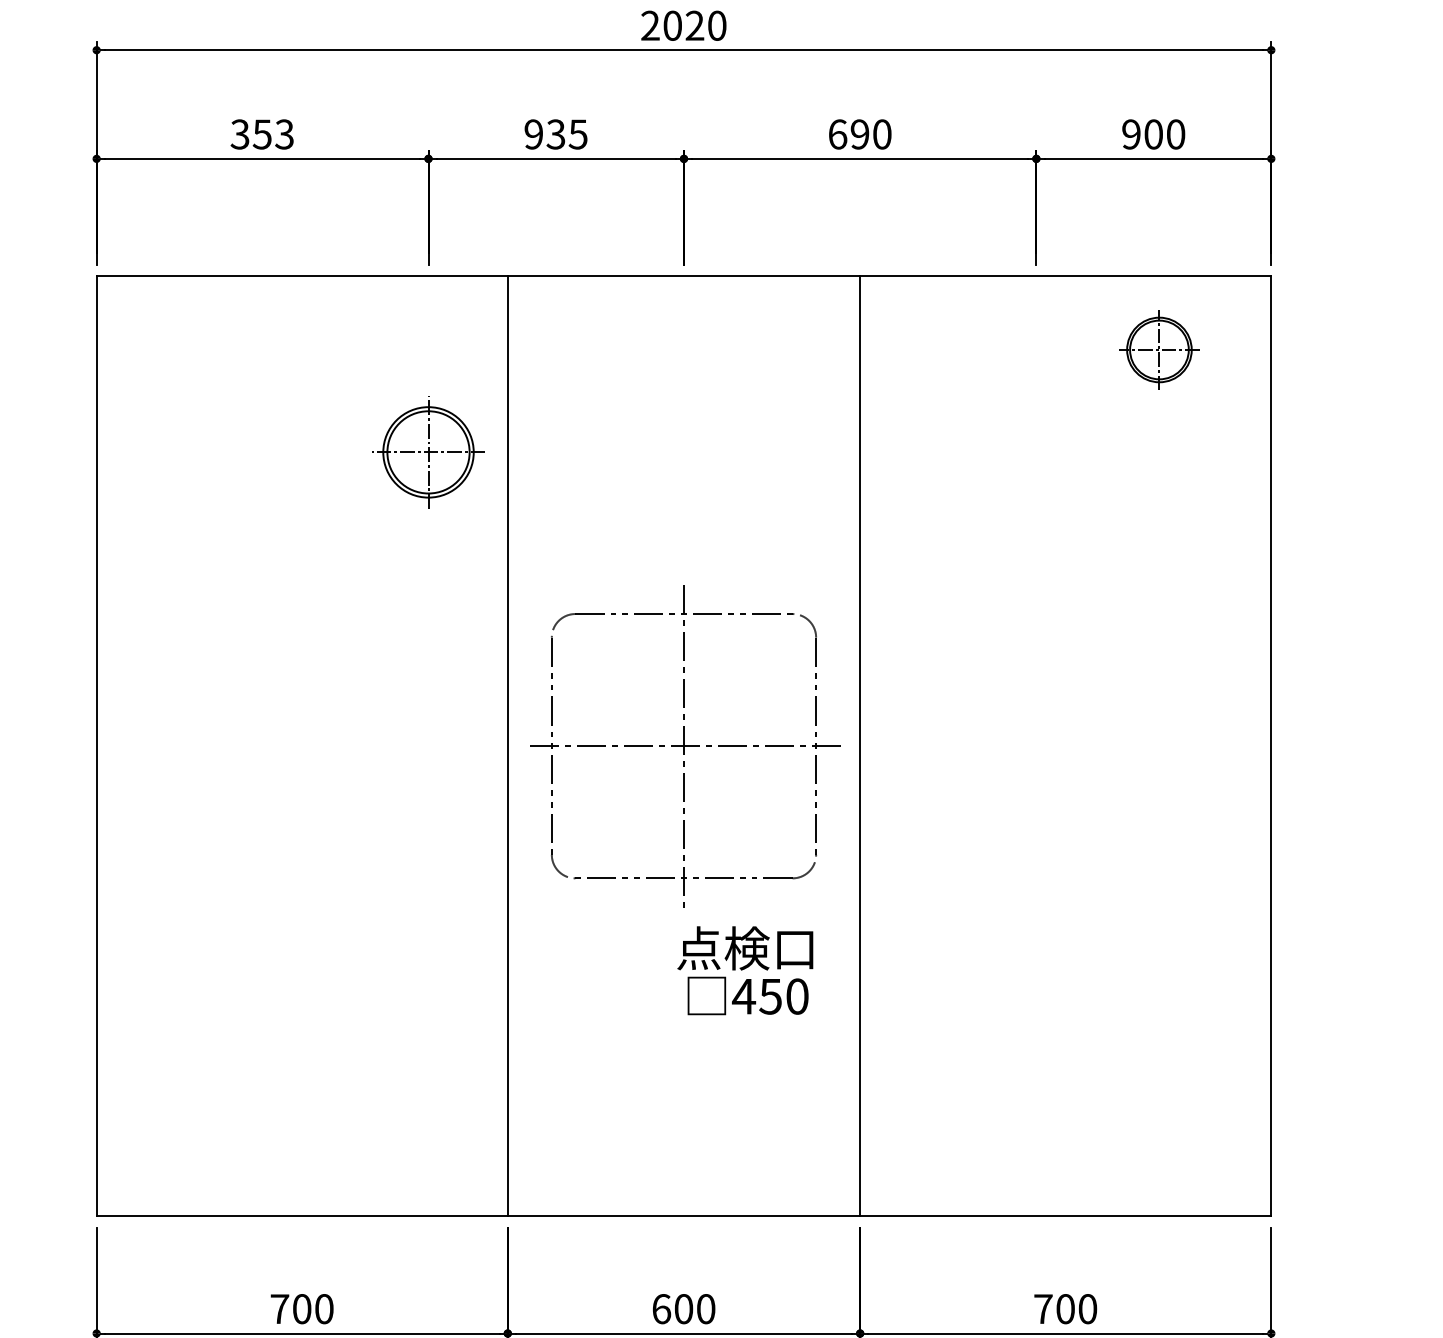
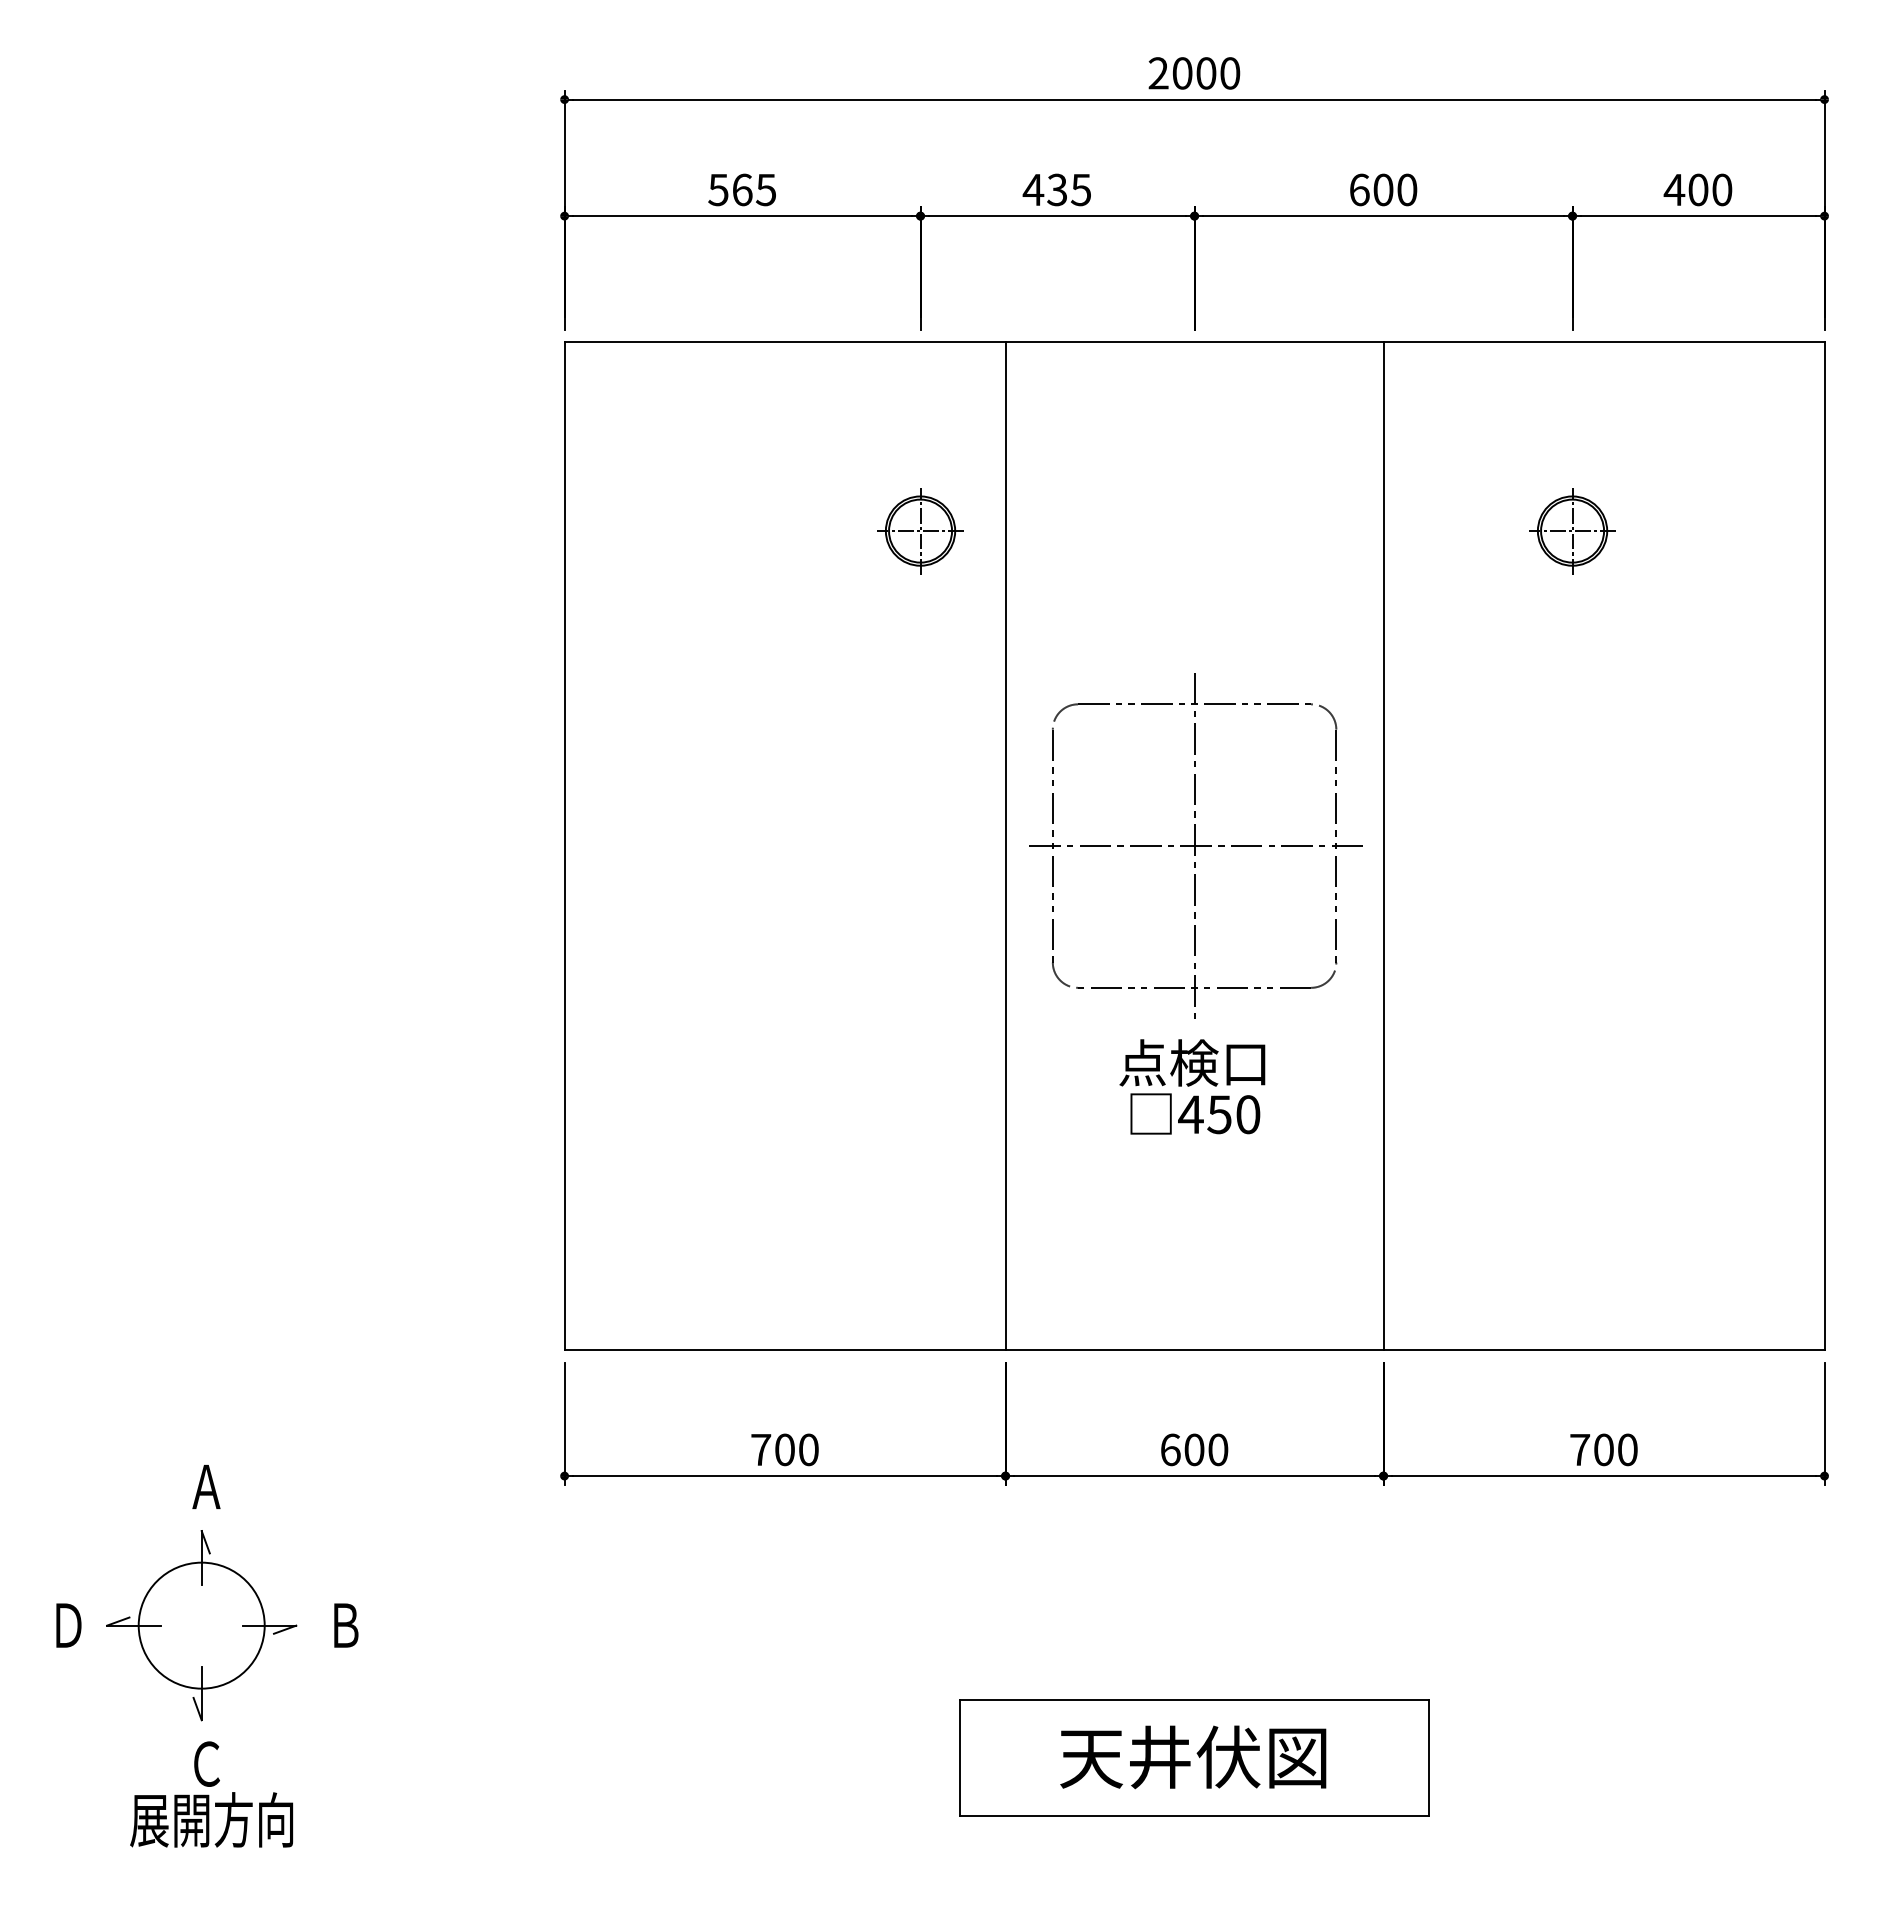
text: (695, 25) -> (1206, 73), 2020 -> 2000
text: (261, 134) -> (741, 189), 353 -> 565
text: (533, 134) -> (1033, 189), 935 -> 435
text: (860, 134) -> (1383, 189), 690 -> 600
text: (1131, 134) -> (1674, 189), 900 -> 400
part: (1159, 350) -> (1572, 531), moved
part: (428, 452) -> (920, 531), size x0.71
text: (745, 970) -> (1192, 1086), moved

